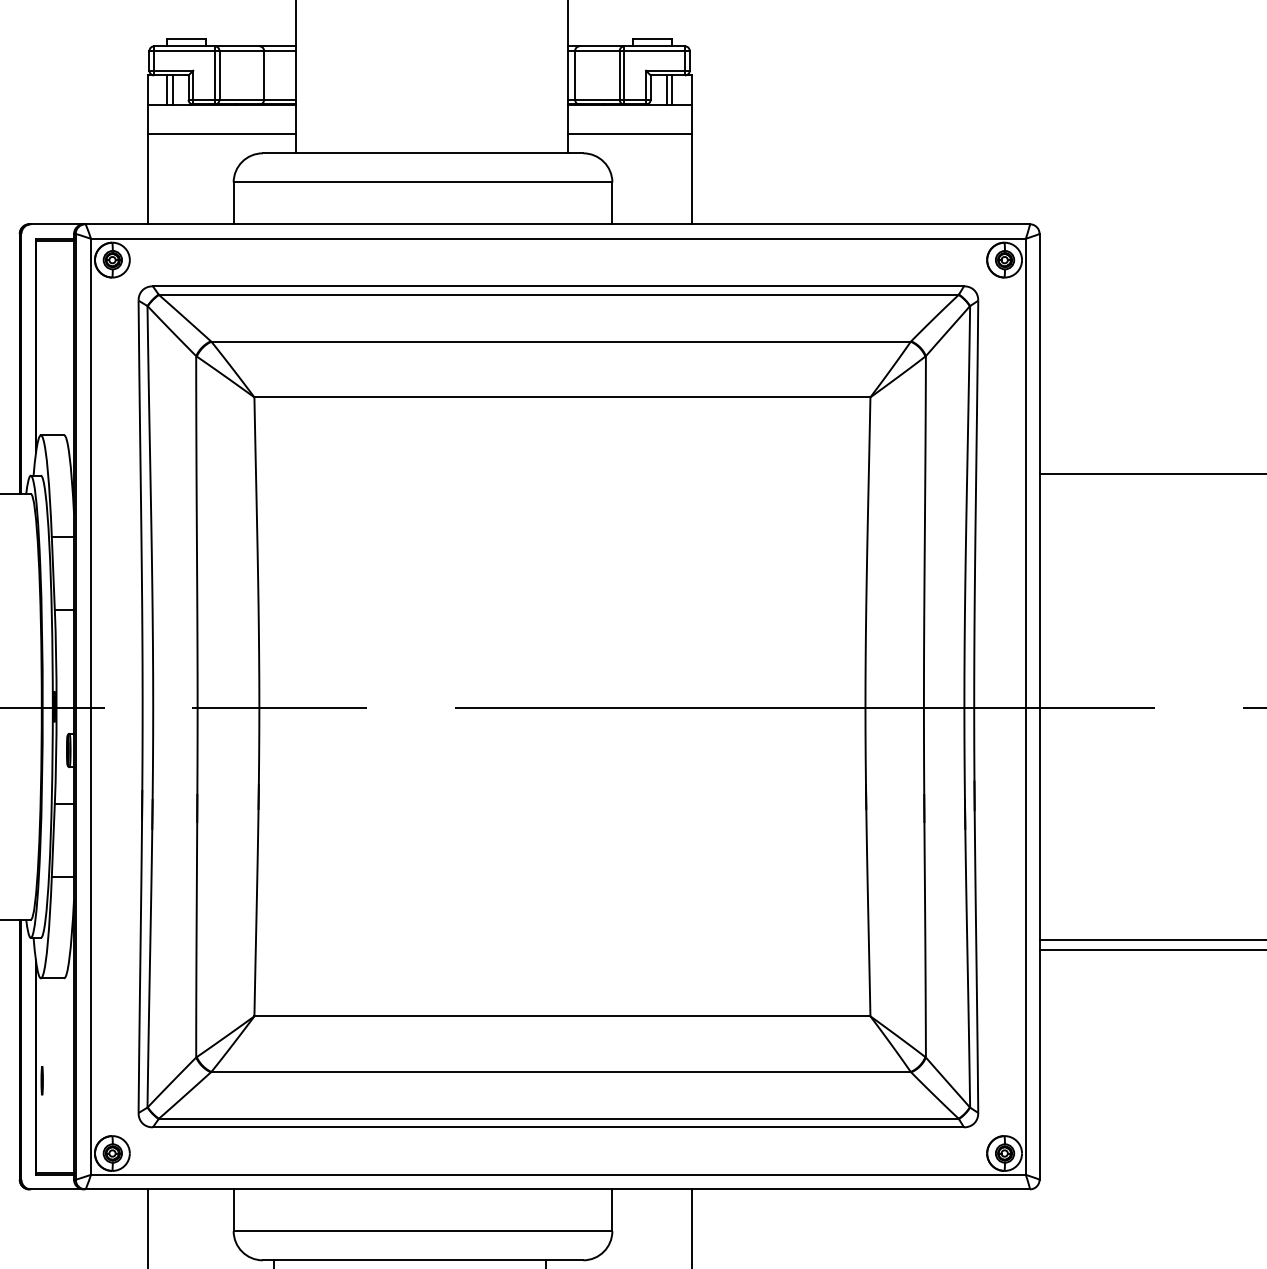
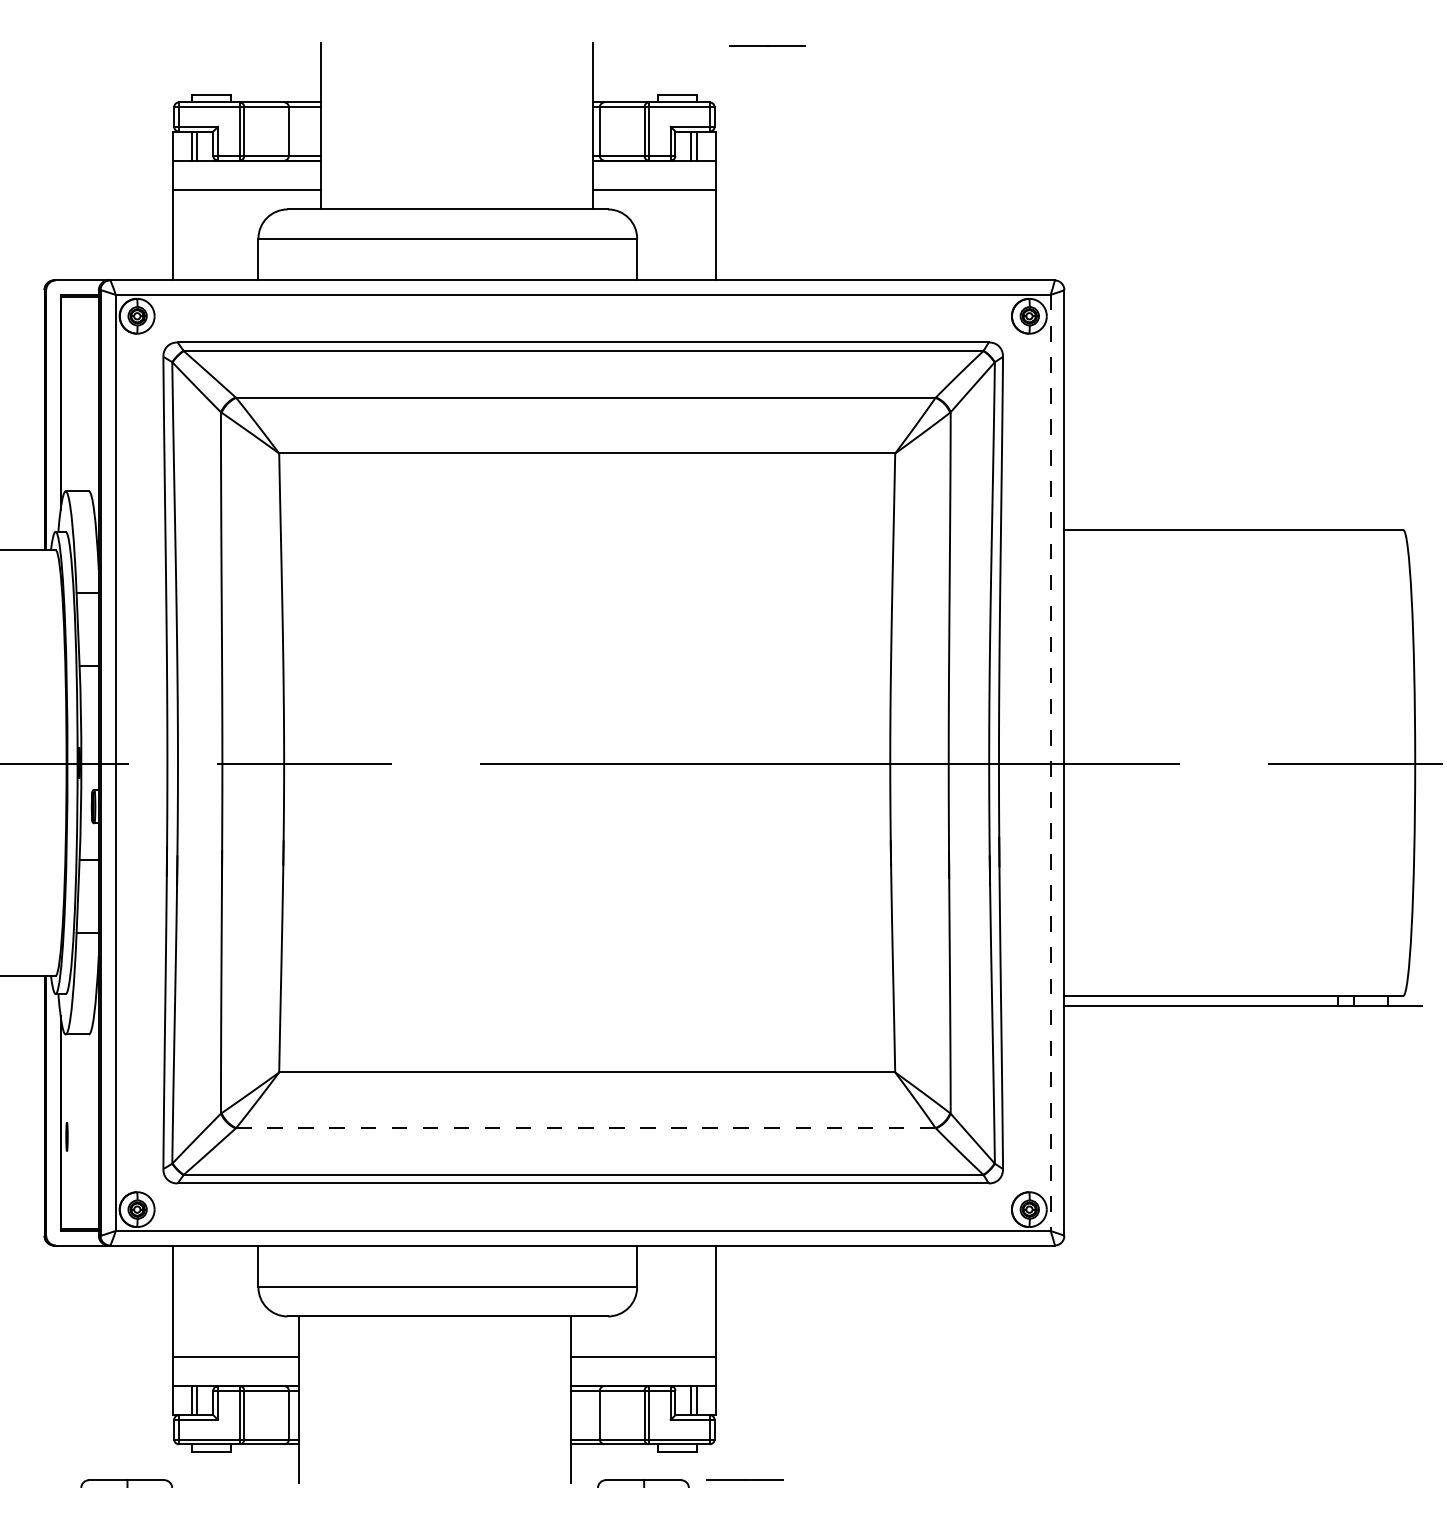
line: (1025, 707) -> (1050, 763), solid -> dashed
line: (560, 1072) -> (585, 1128), solid -> dashed

